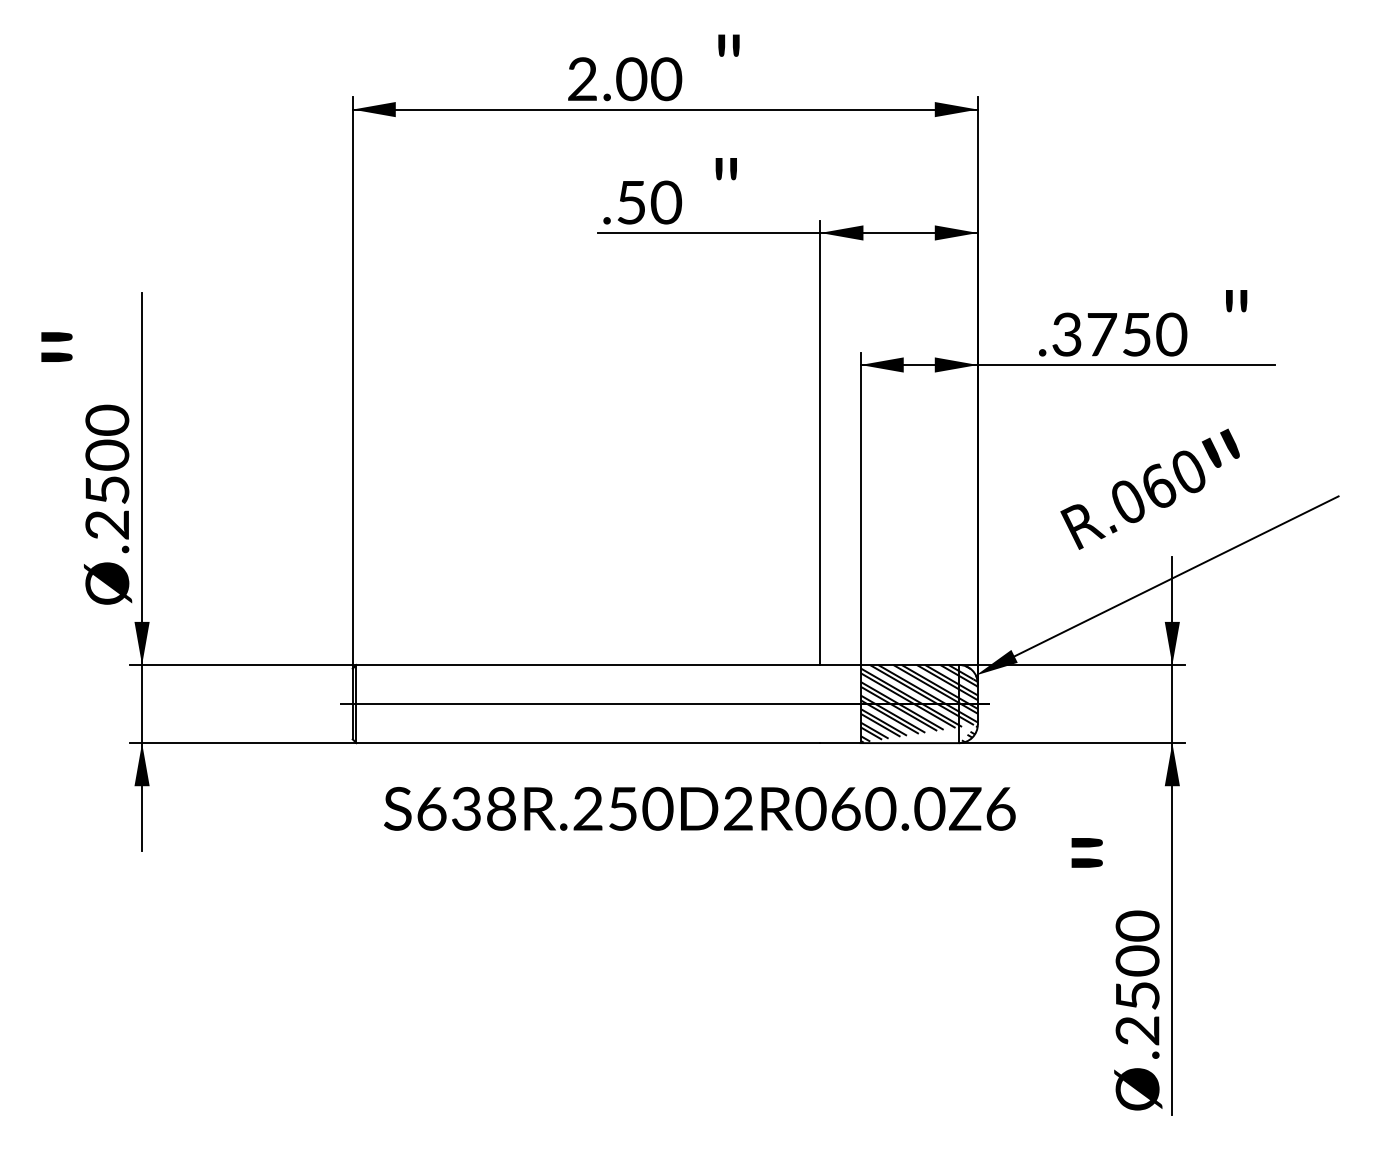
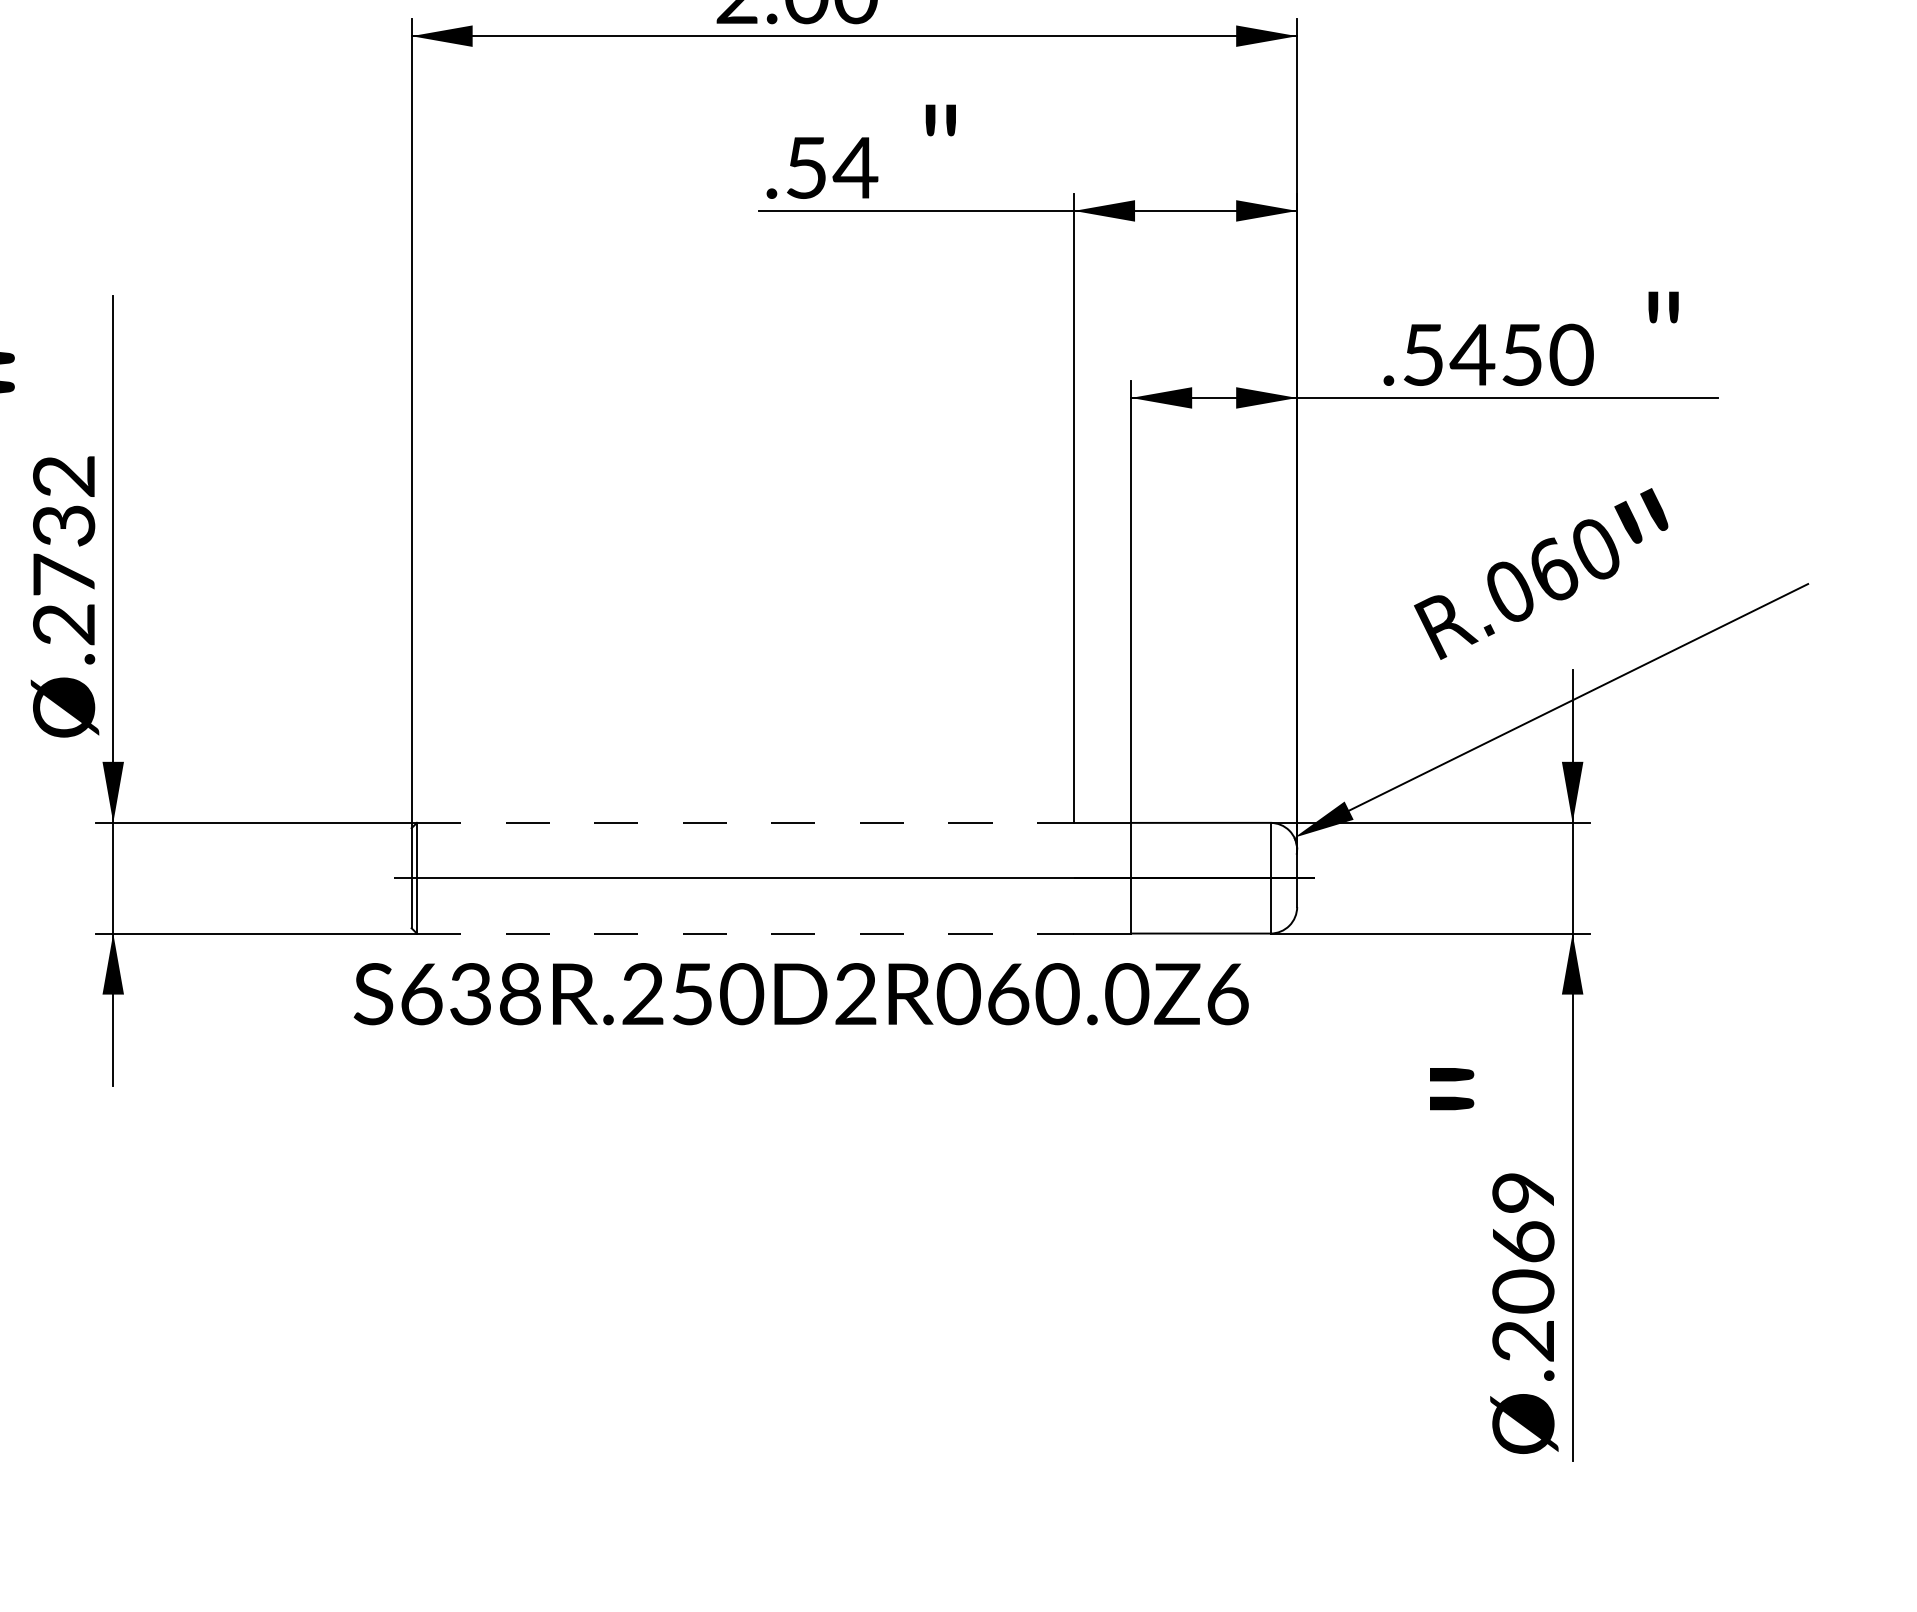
text: (665, 202) -> (854, 167), .50 -> .54
text: (1084, 334) -> (1448, 354), .3750 -> .5450
text: (107, 454) -> (64, 524), .2500 -> .2732
line: (588, 664) -> (745, 822), solid -> dashed
hatch: (918, 703) -> (1213, 877), removed
line: (588, 743) -> (745, 934), solid -> dashed
text: (699, 808) -> (800, 993), moved
text: (1137, 960) -> (1523, 1241), .2500 -> .2069

